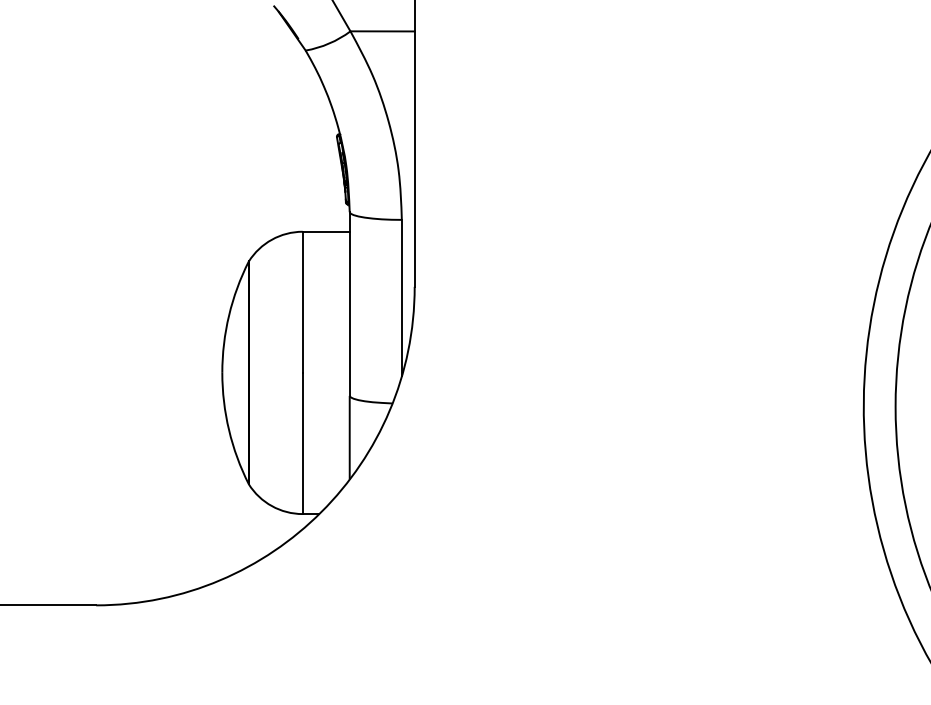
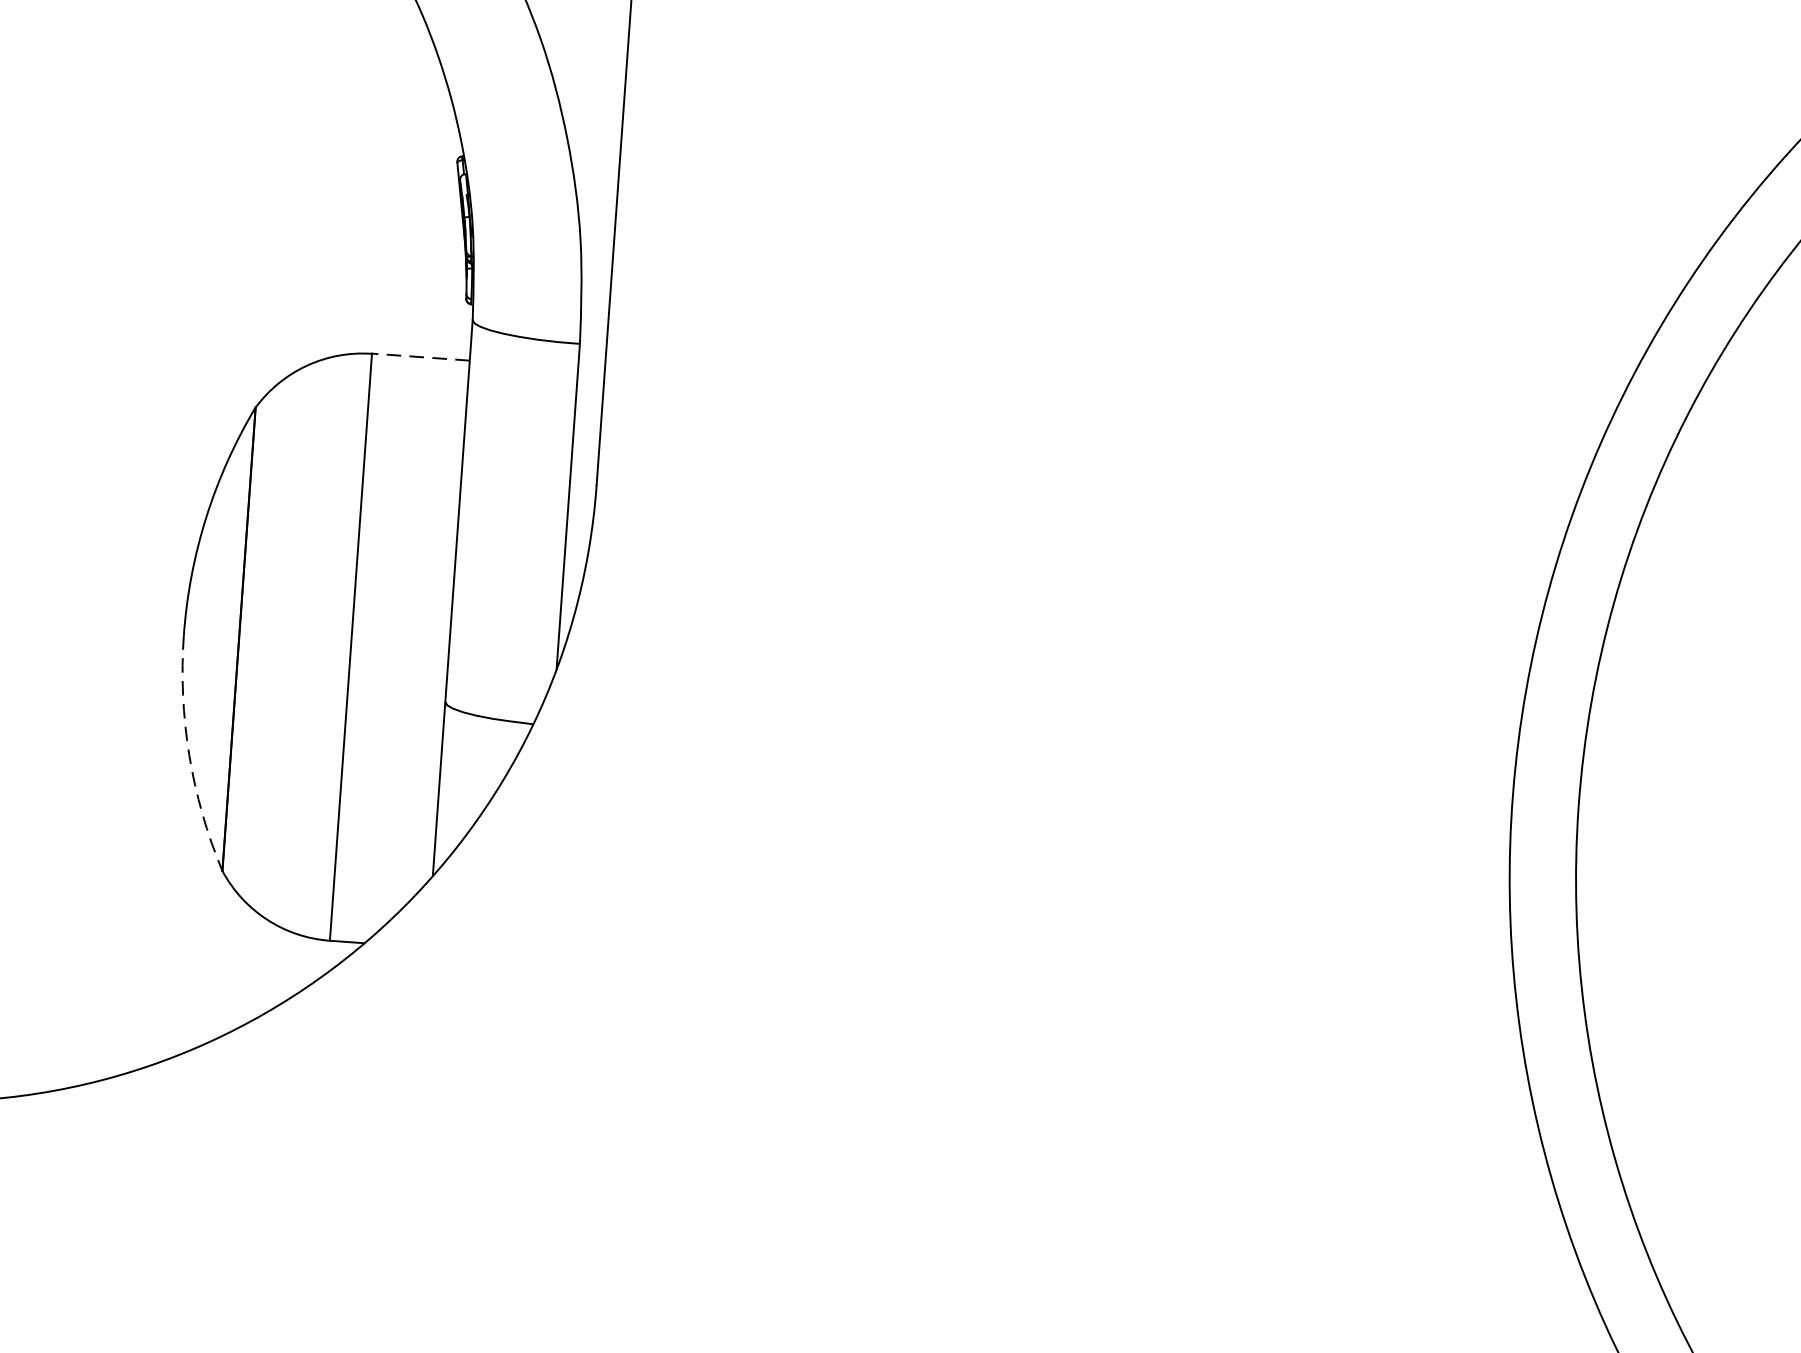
line: (326, 231) -> (421, 356), solid -> dashed
arc: (229, 430) -> (190, 756), solid -> dashed

